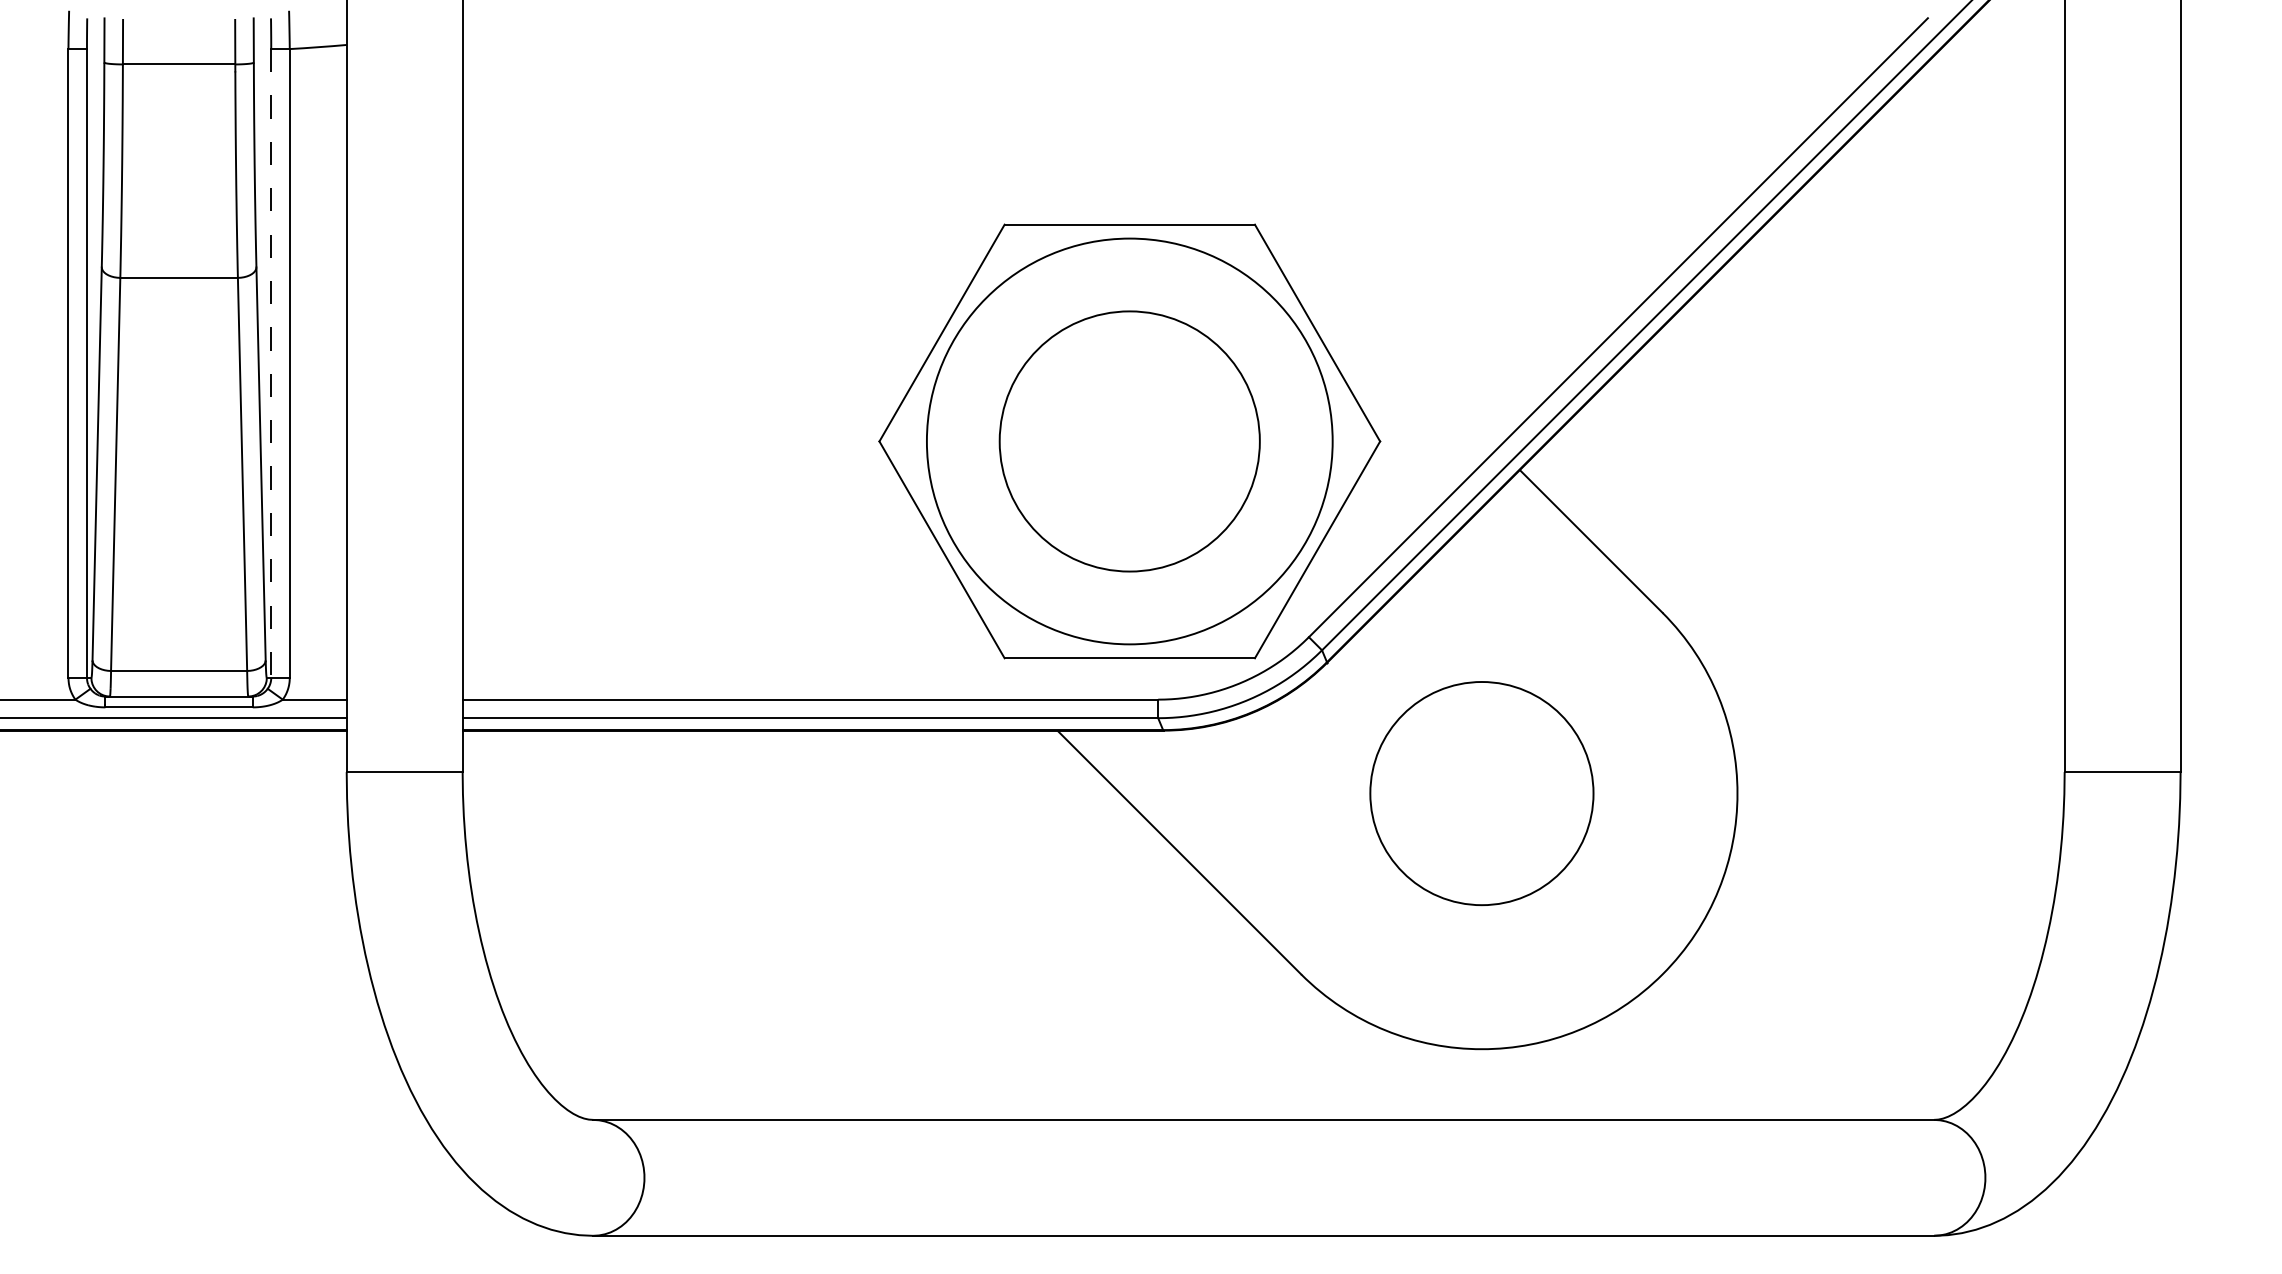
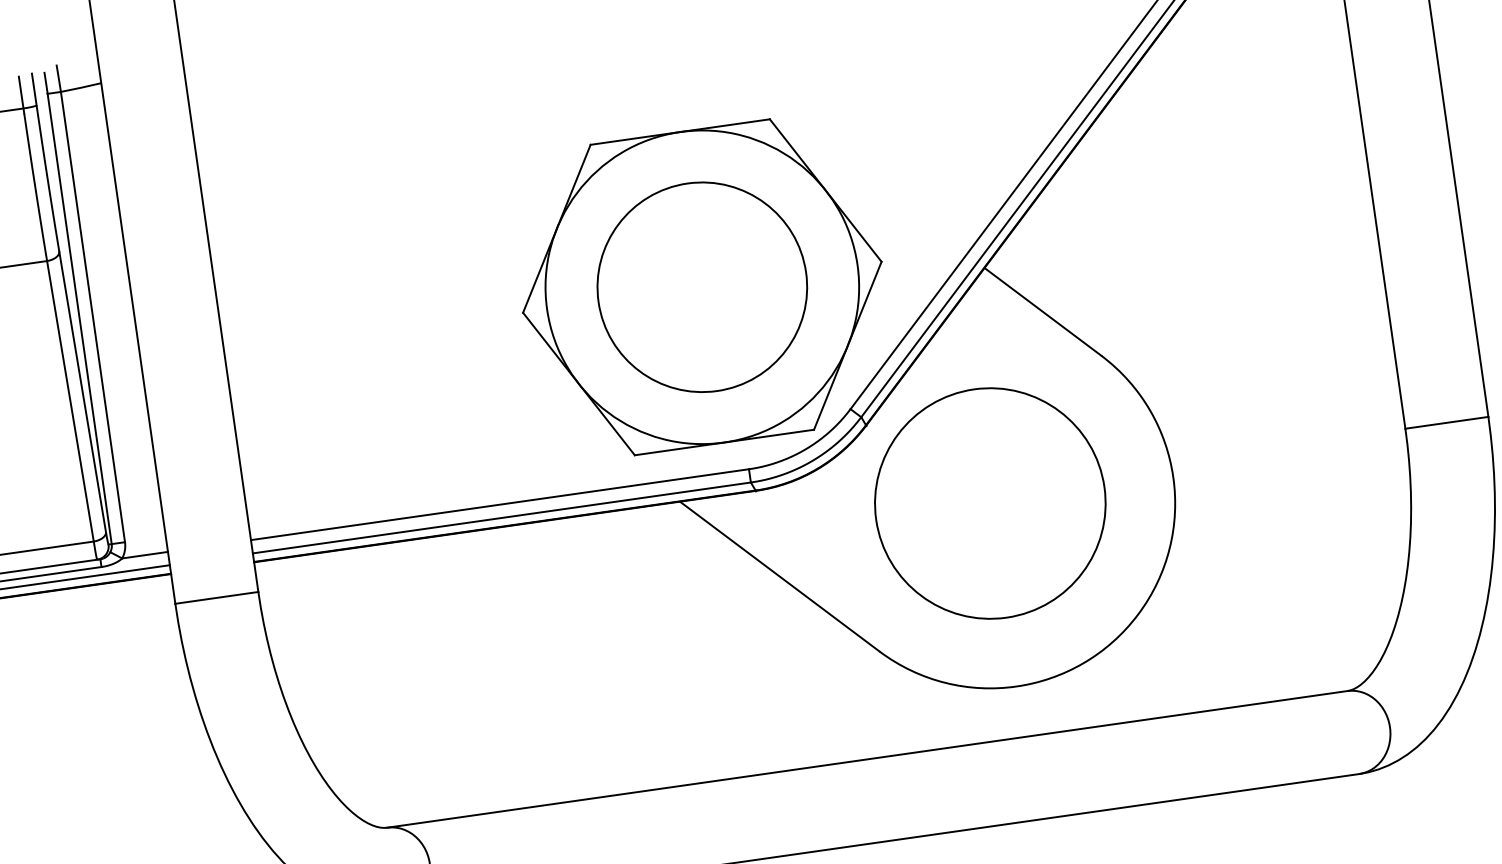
line: (271, 364) -> (79, 319), dashed -> solid
circle: (1129, 441) -> (702, 287), size x0.71
circle: (1129, 441) -> (702, 287), size x1.67
circle: (1481, 793) -> (990, 503), size x1.43

